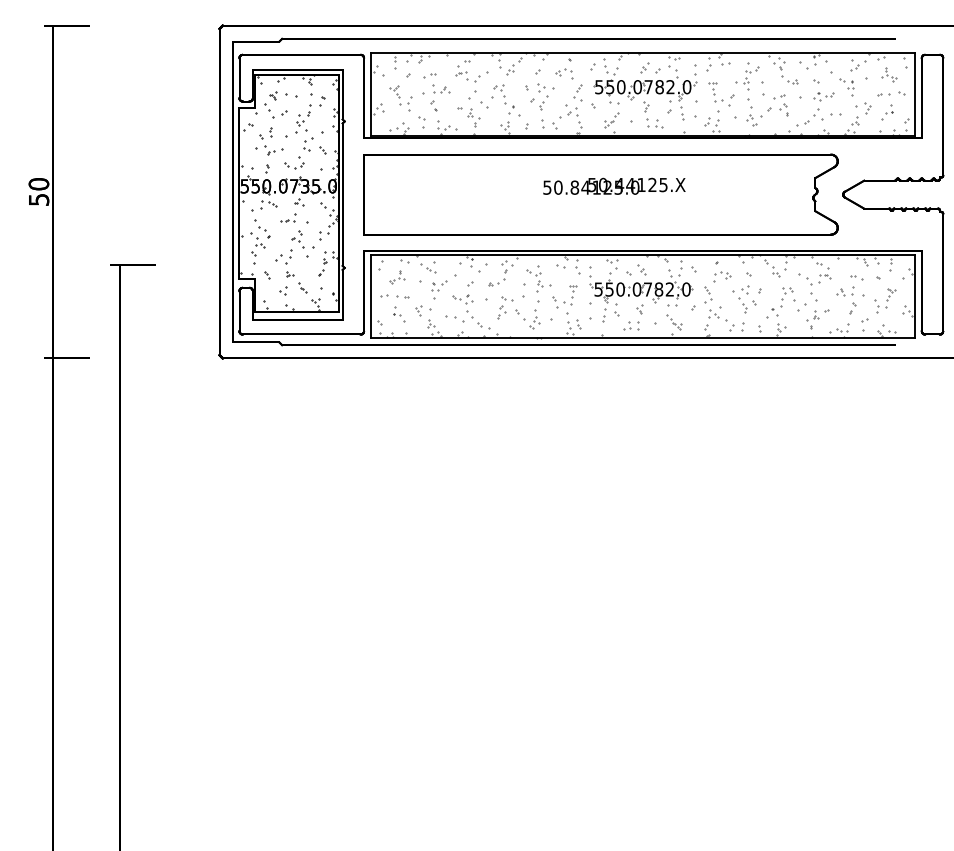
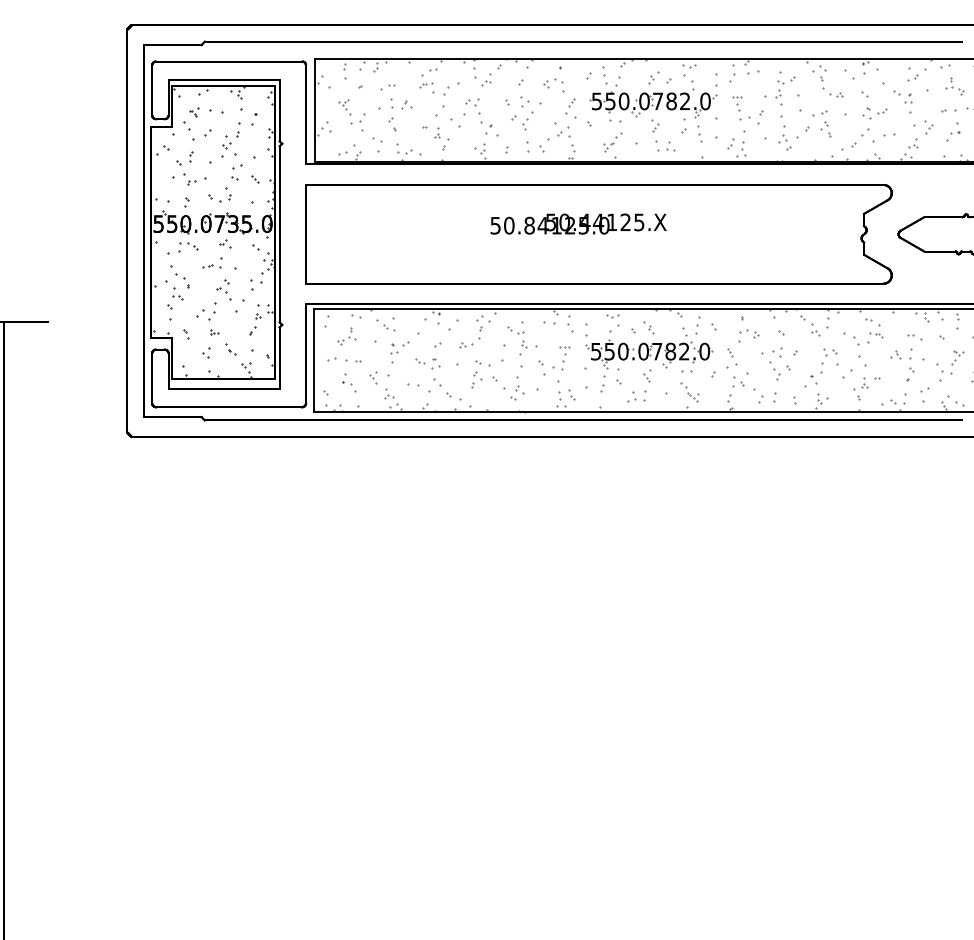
text: (614, 185) -> (578, 223), moved

